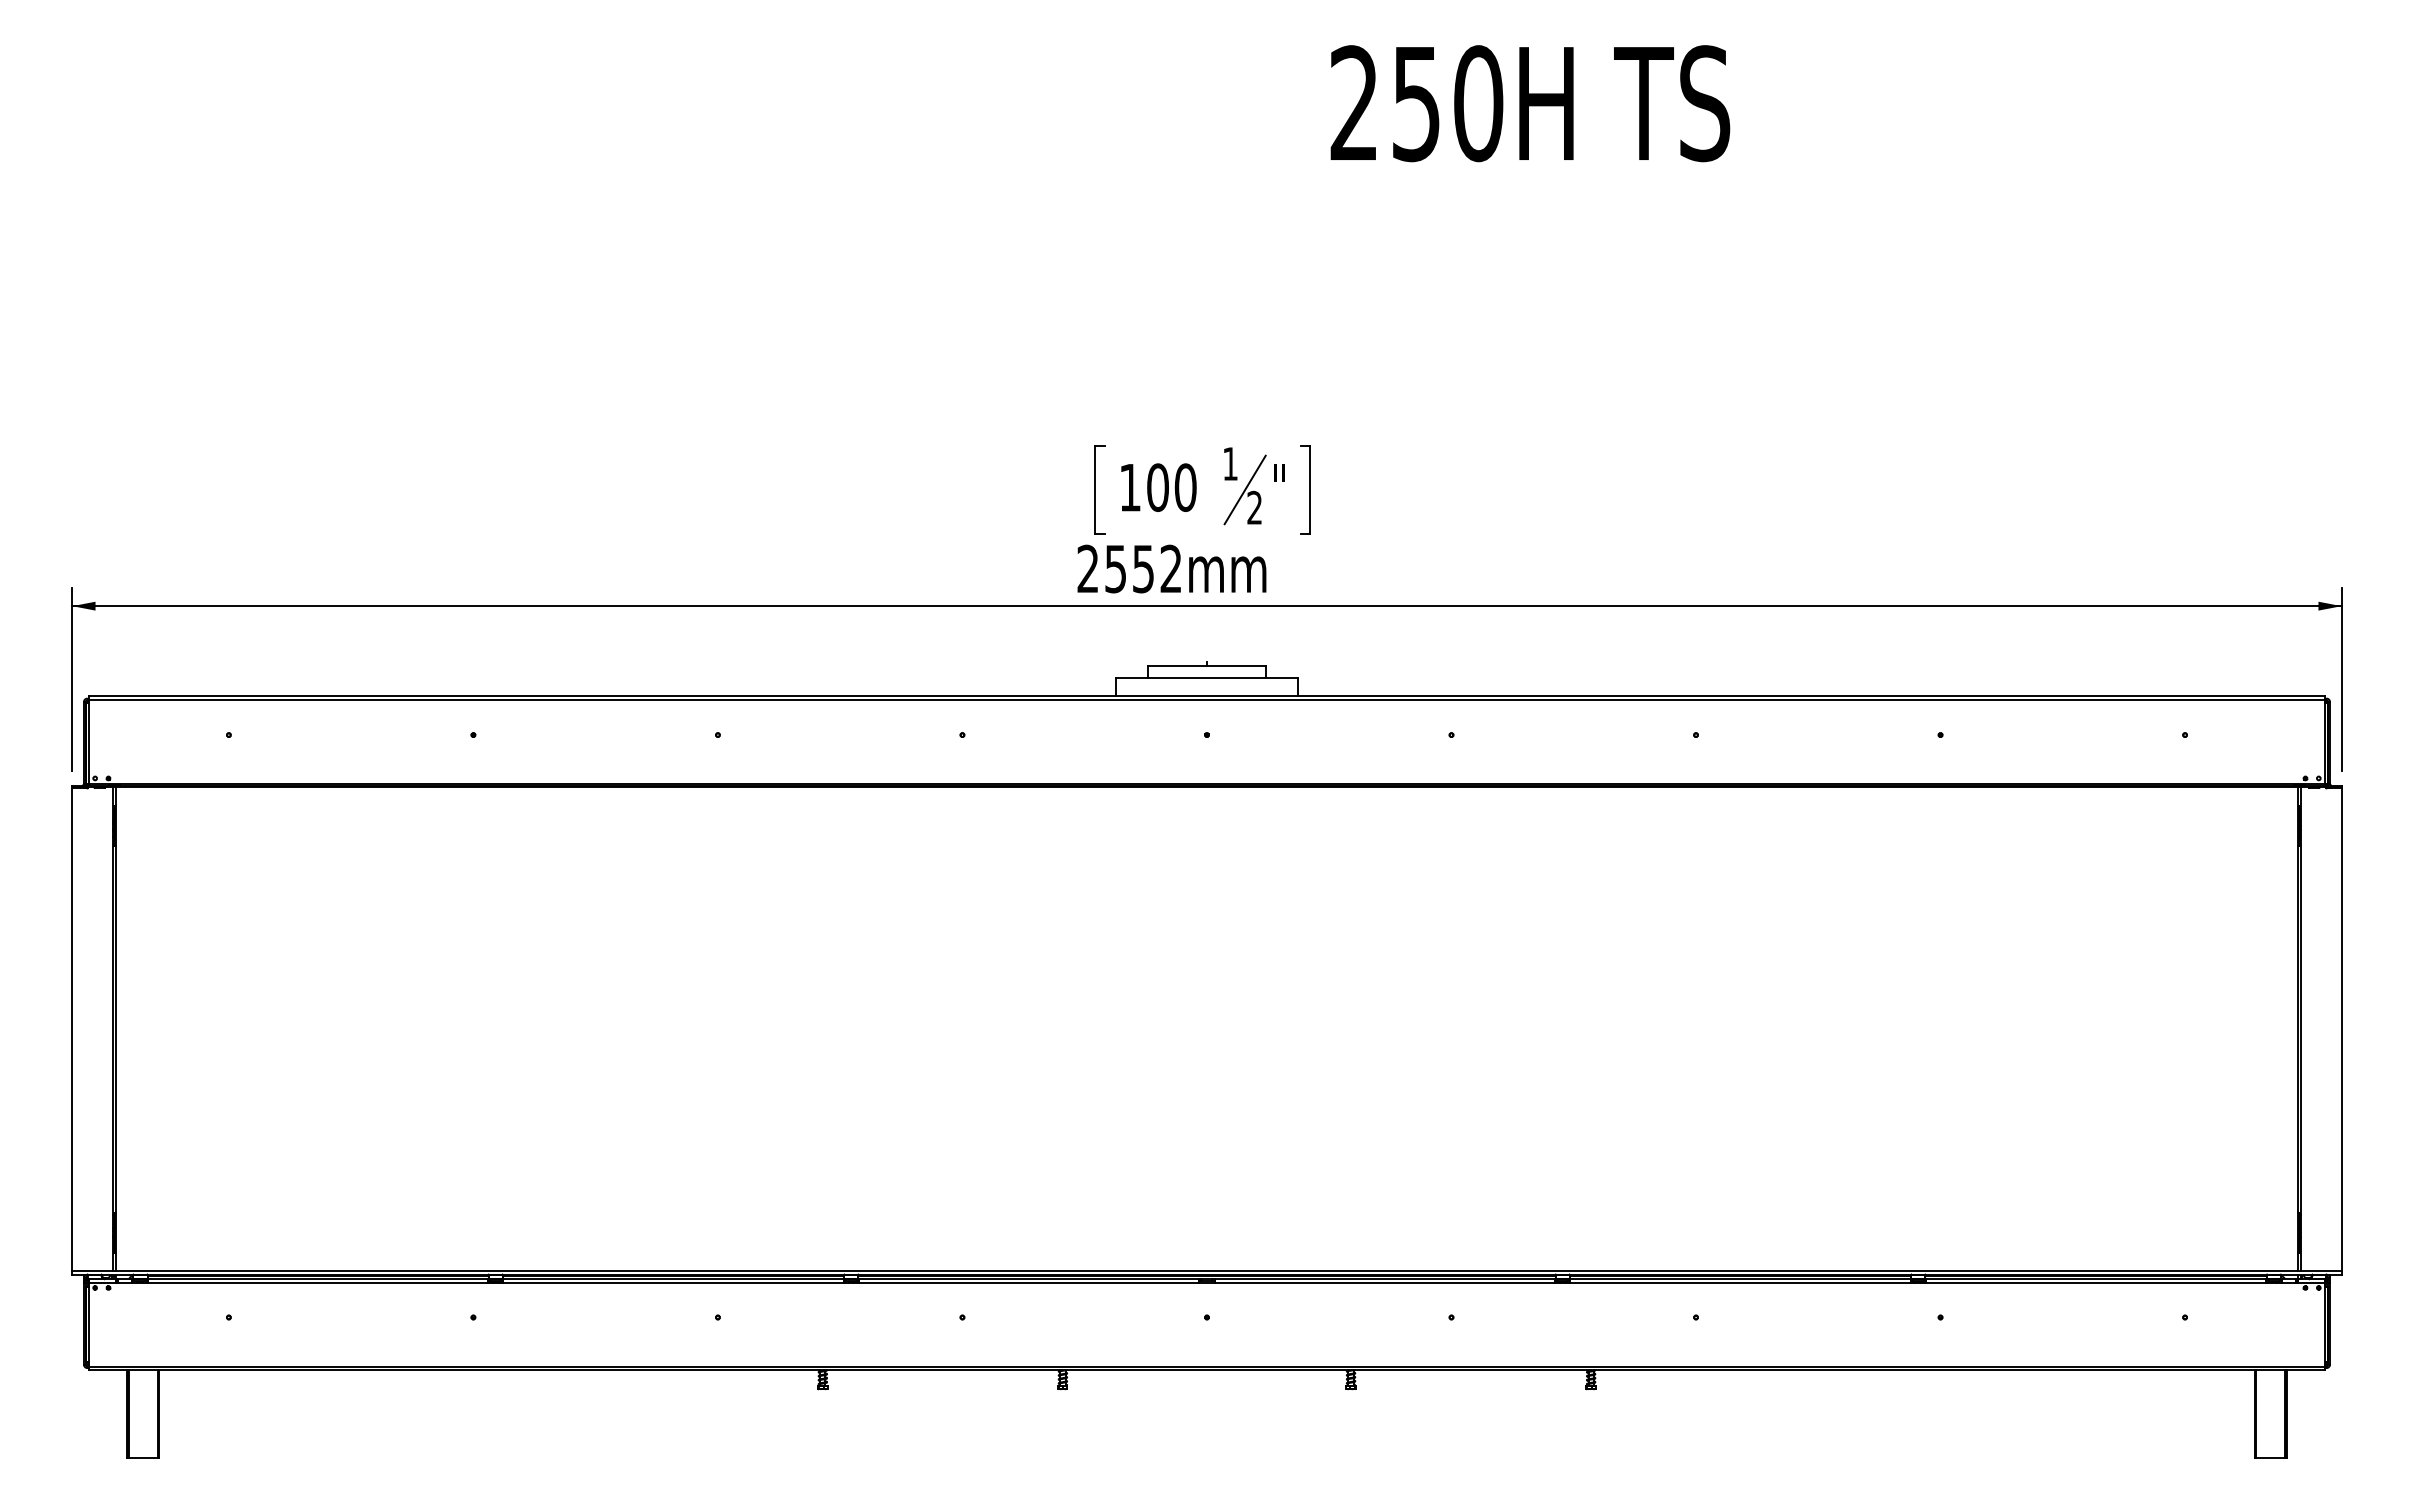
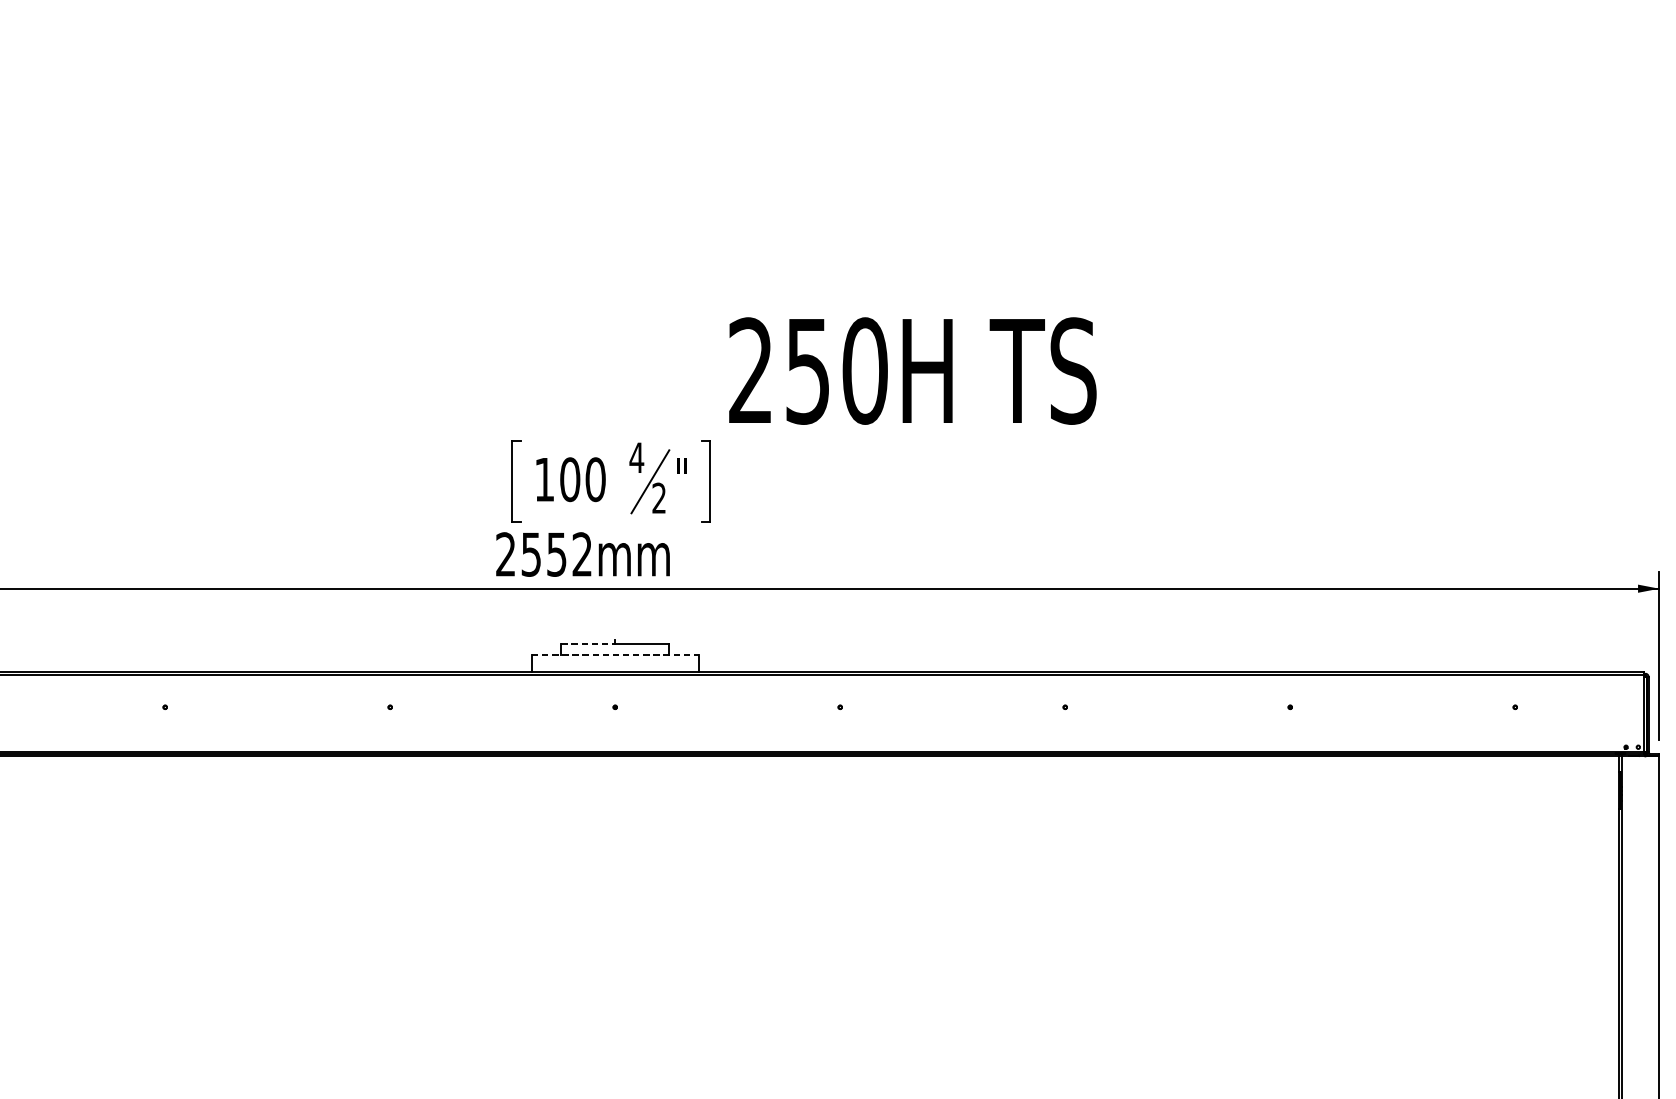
text: (1530, 103) -> (912, 370), moved
text: (1230, 463) -> (636, 457), 1 -> 4
line: (1178, 665) -> (589, 643), solid -> dashed
line: (1207, 678) -> (615, 655), solid -> dashed

